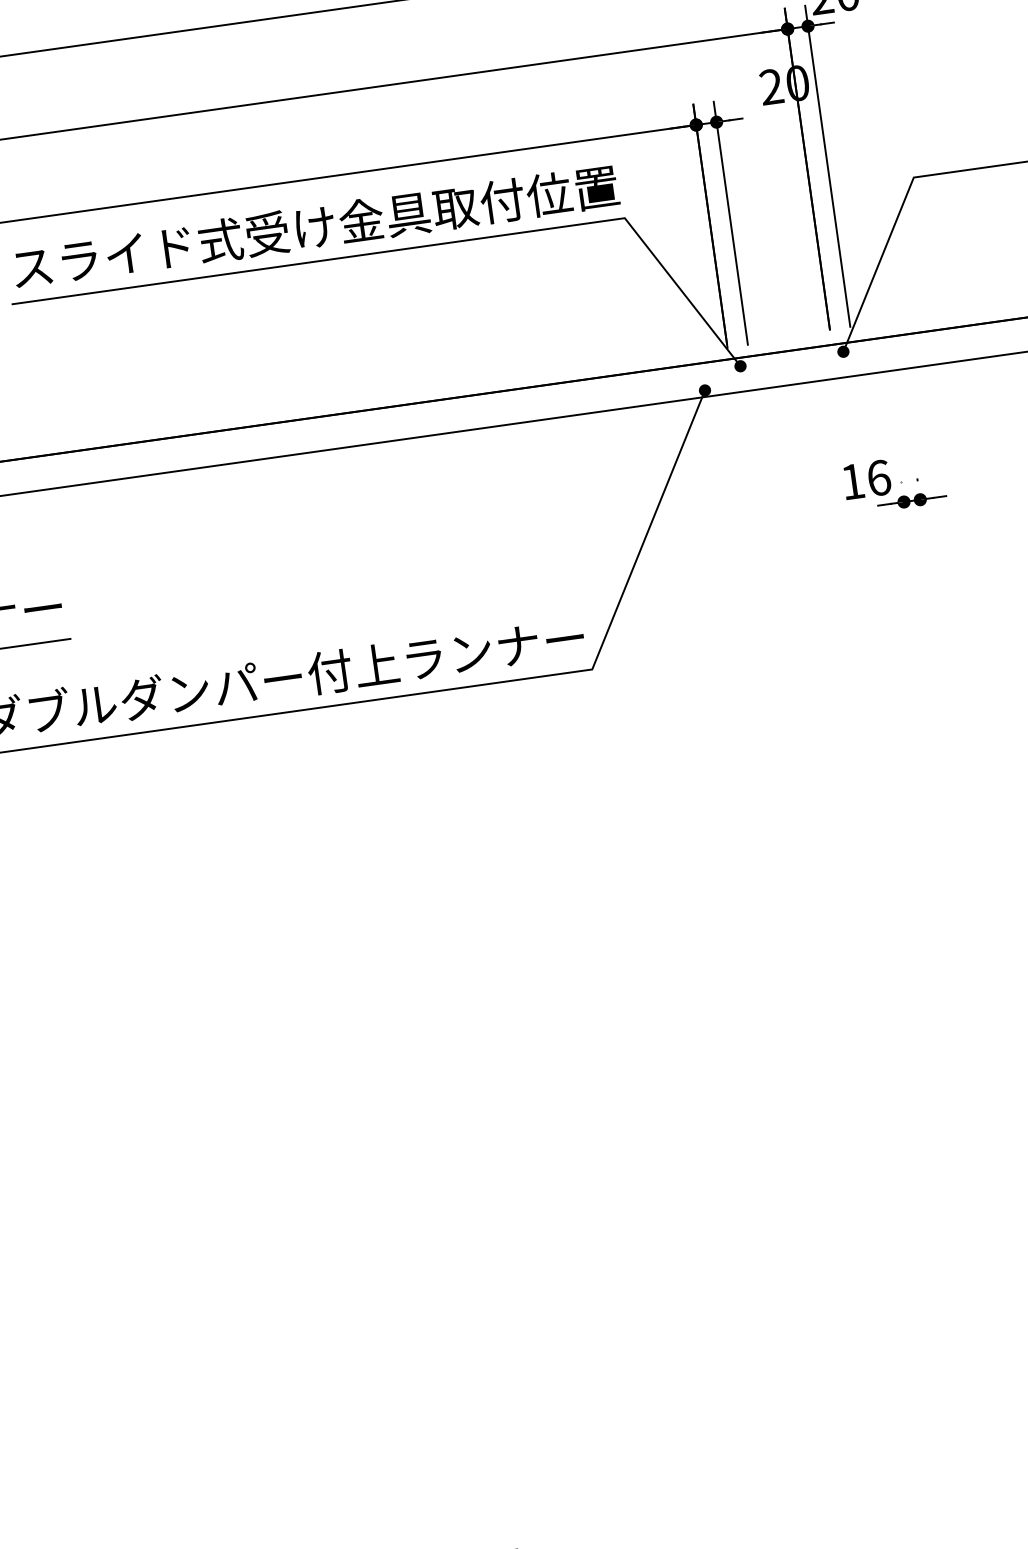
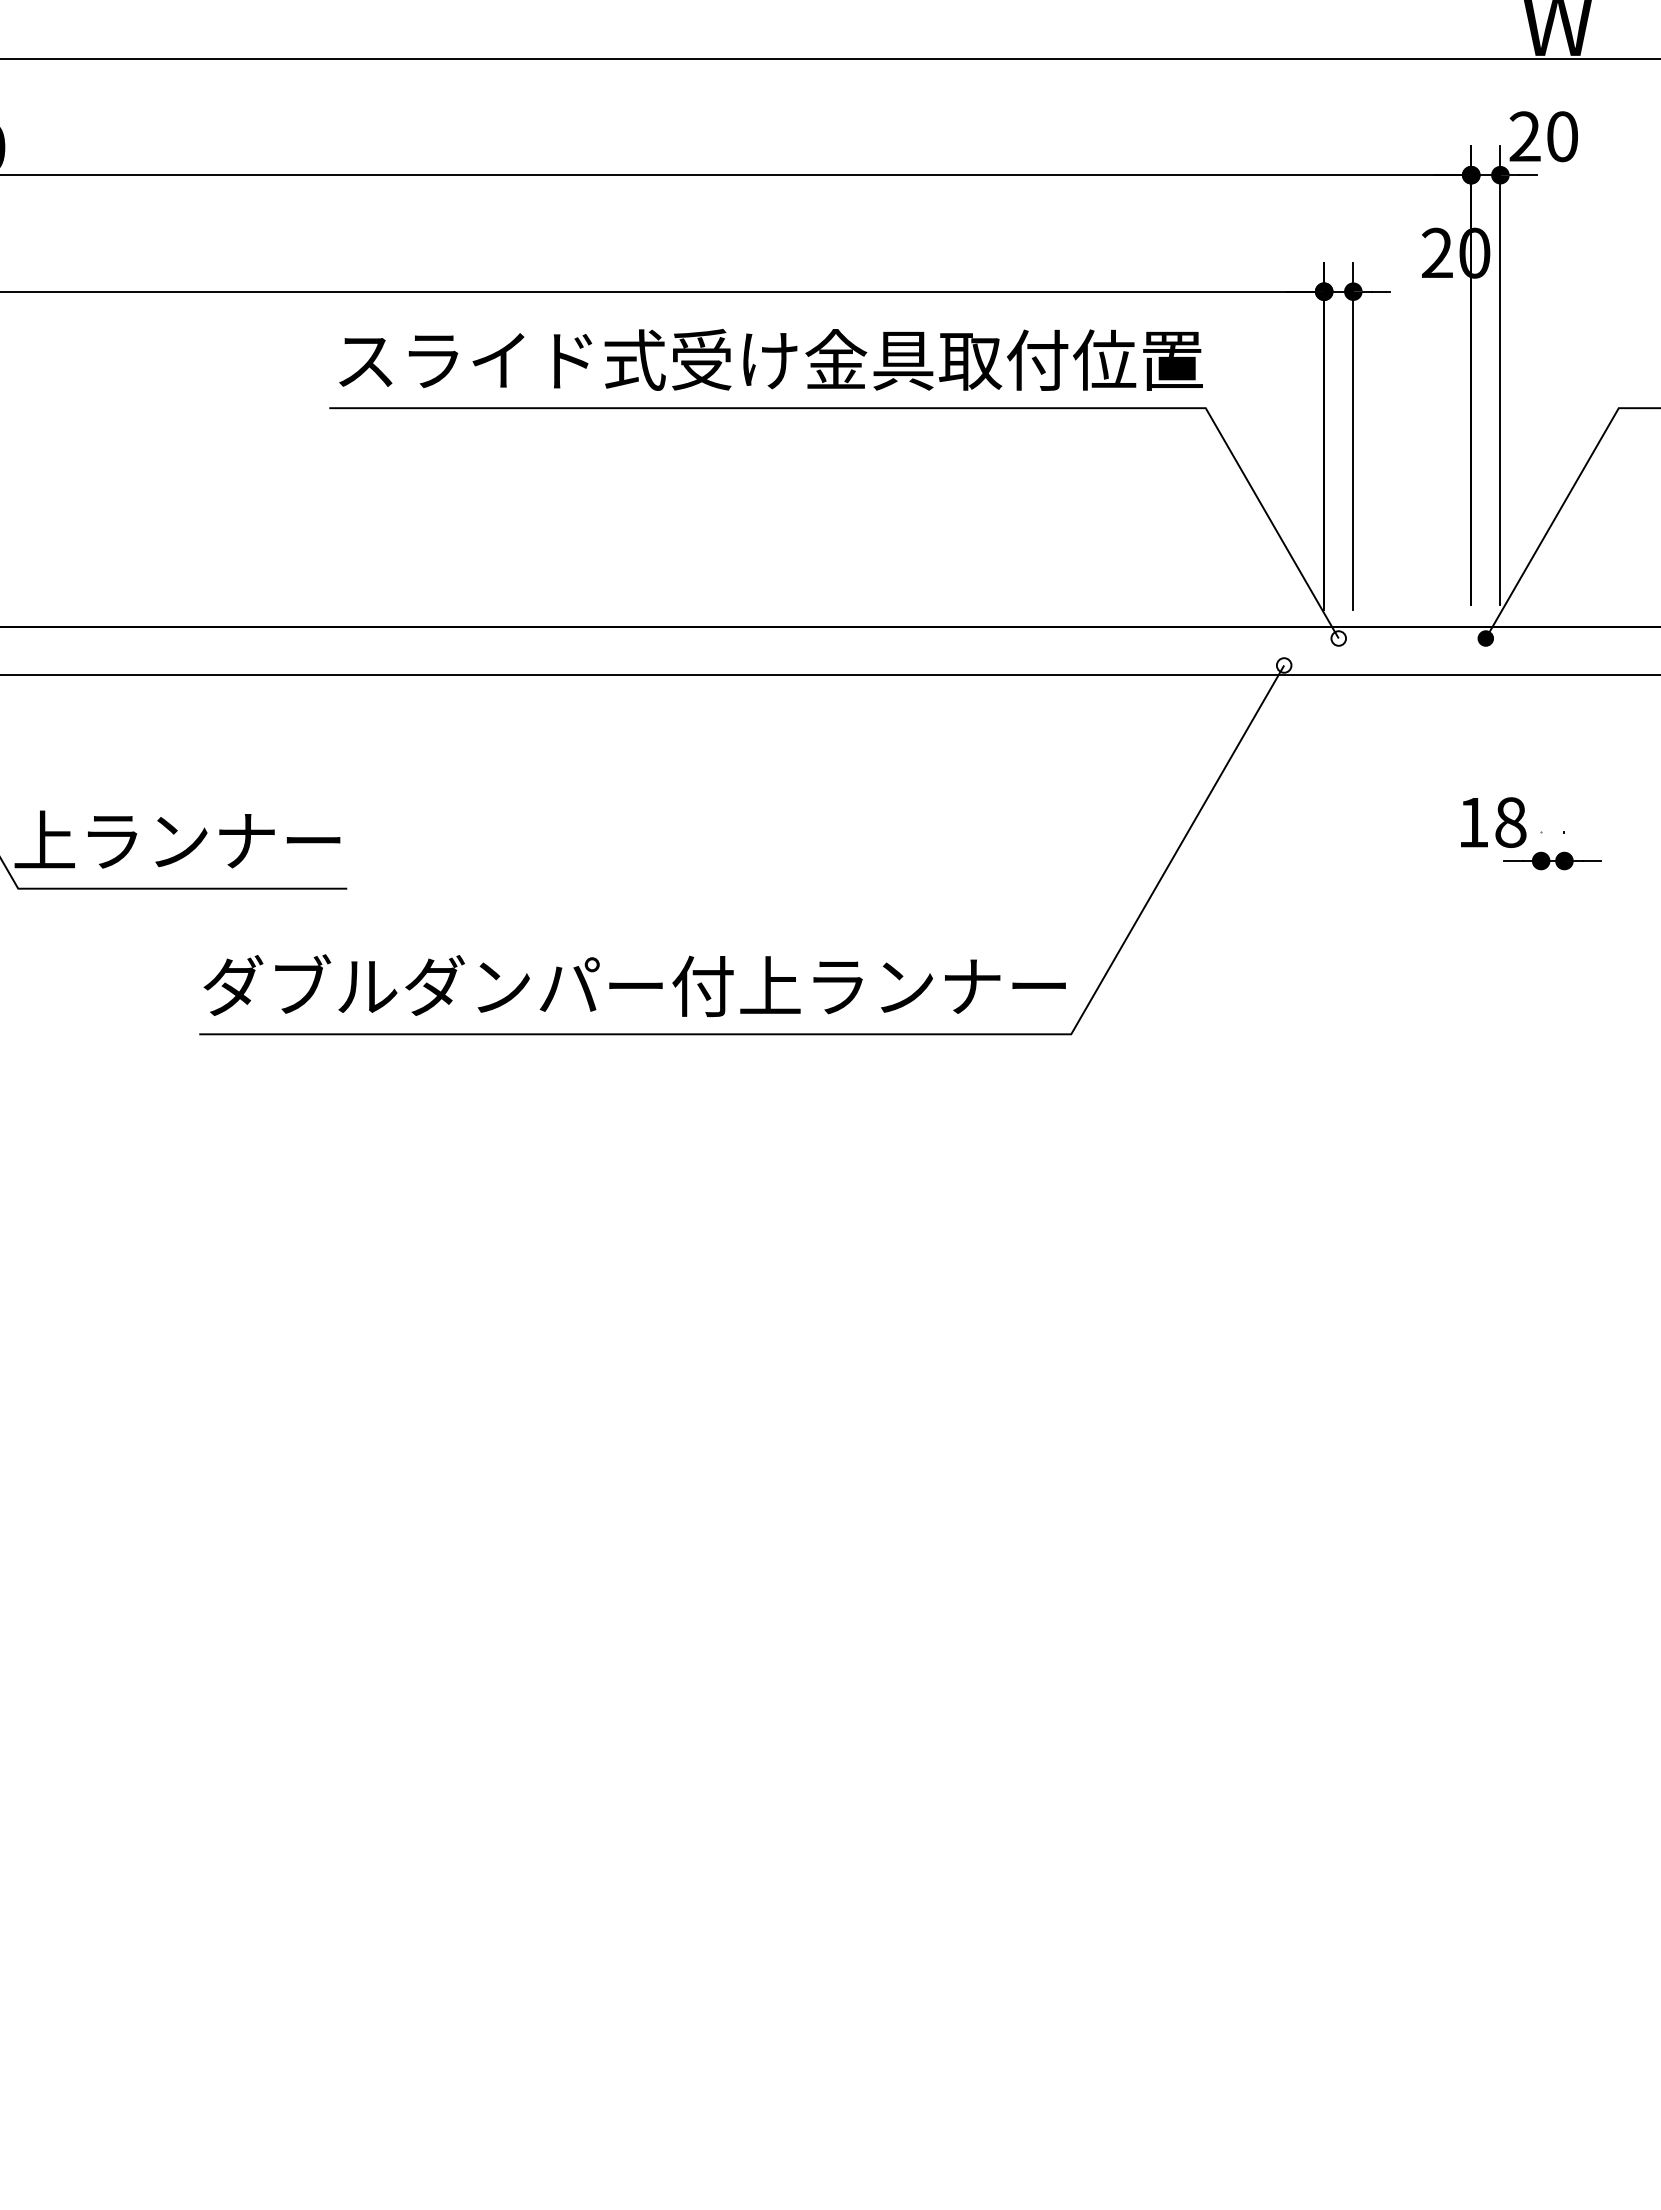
fill: (740, 366) -> (1338, 638), removed
fill: (704, 390) -> (1283, 665), removed
text: (878, 478) -> (1510, 822), 16 -> 18

